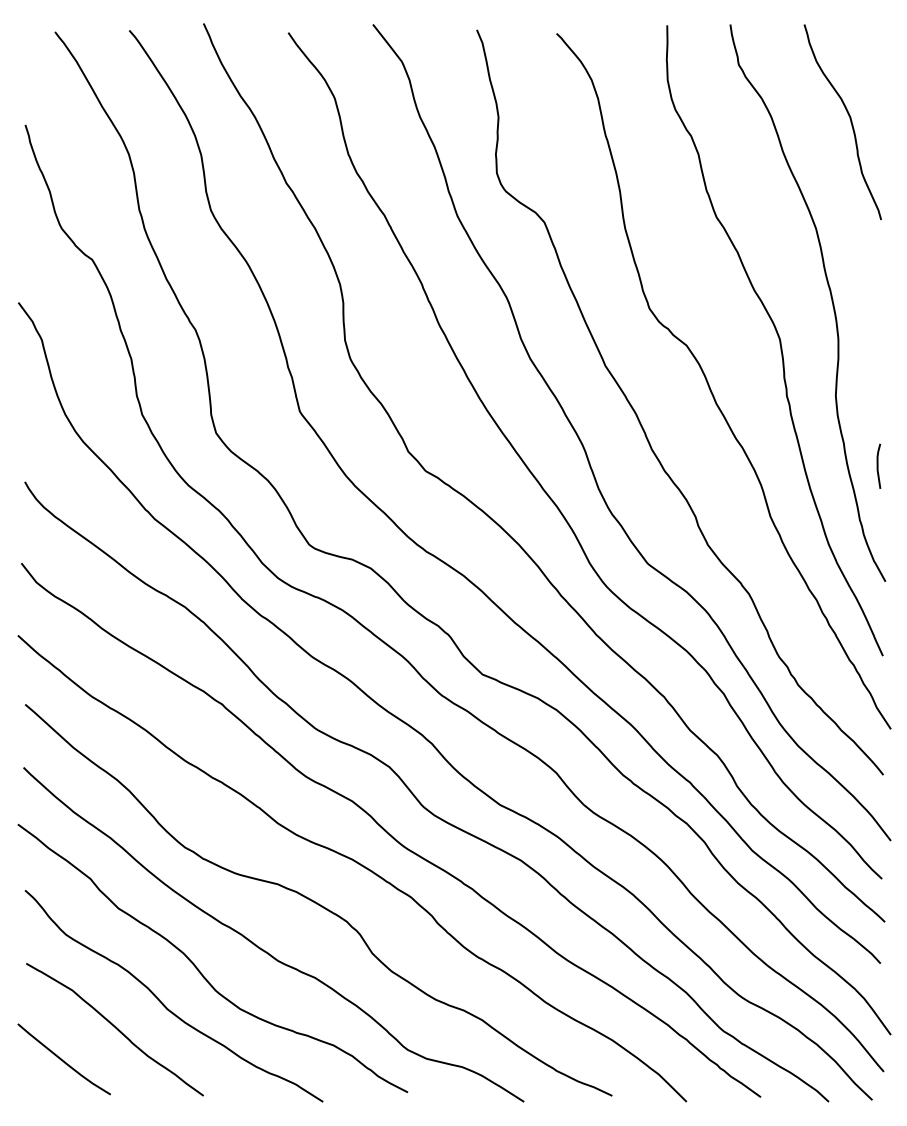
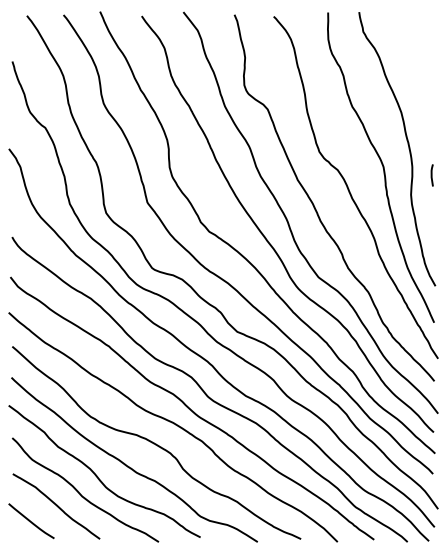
curve: (848, 120) -> (417, 59), removed
line: (877, 466) -> (431, 175), moved

